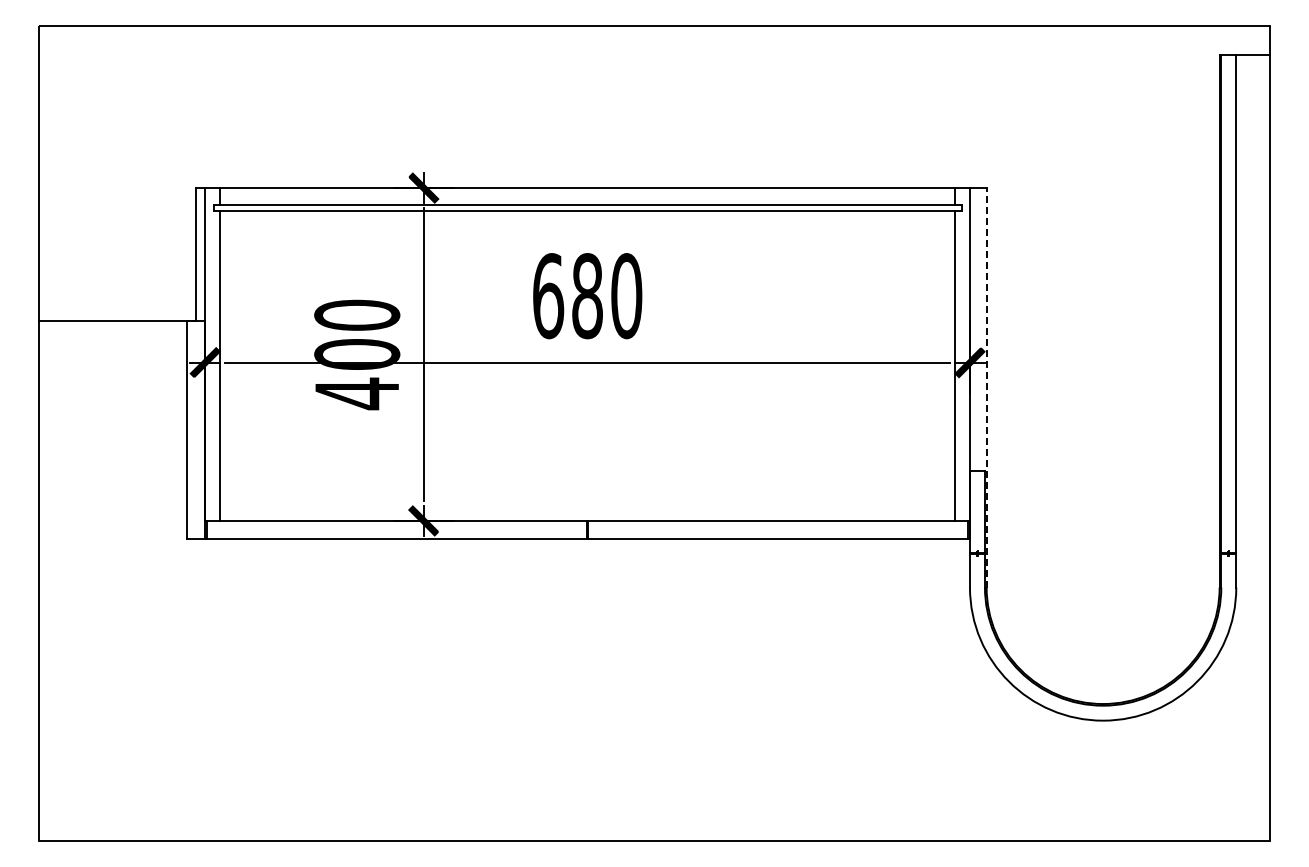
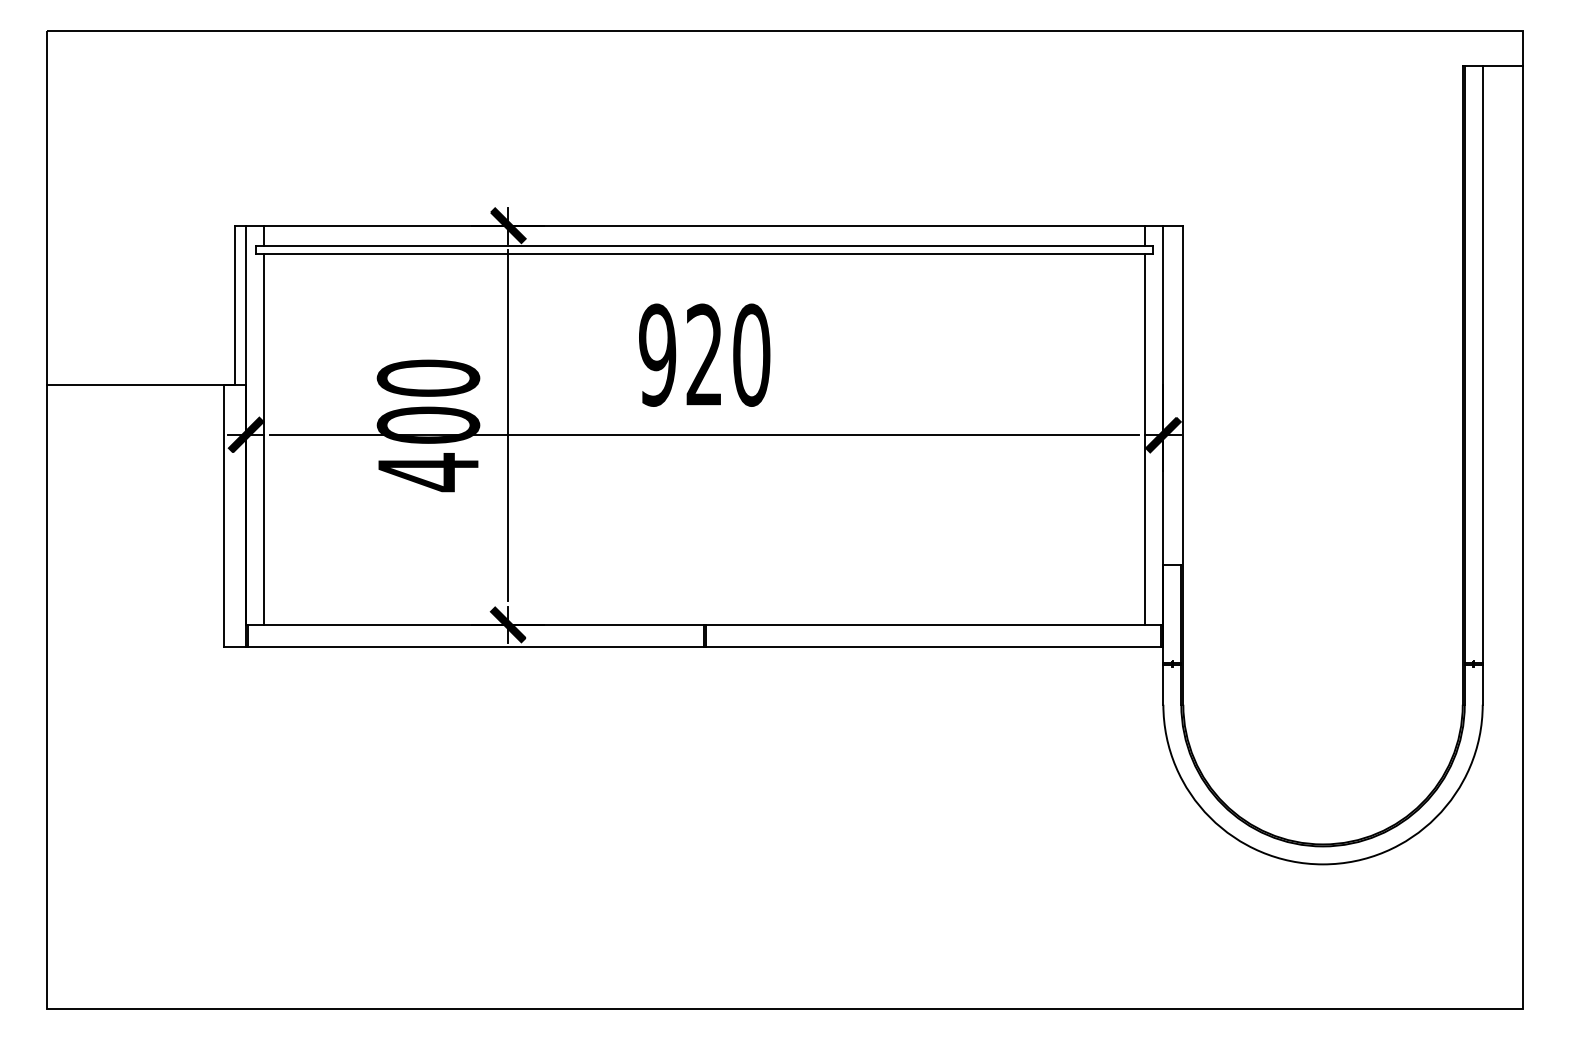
text: (567, 296) -> (680, 355), 680 -> 920
line: (986, 387) -> (1183, 464), dashed -> solid

